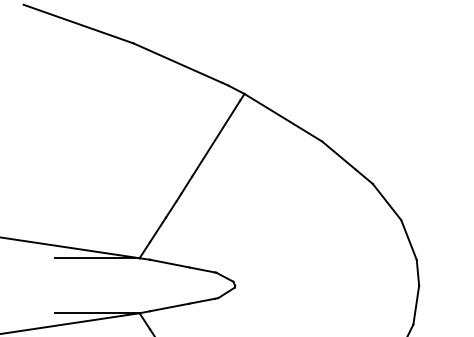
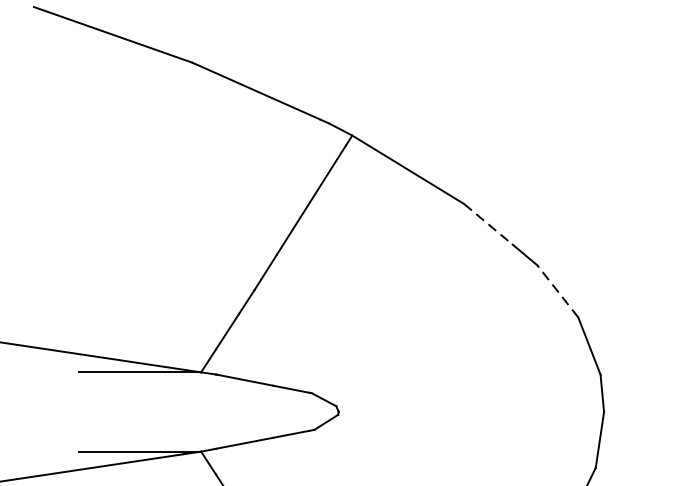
line: (338, 155) -> (487, 224), solid -> dashed
line: (386, 201) -> (556, 290), solid -> dashed

